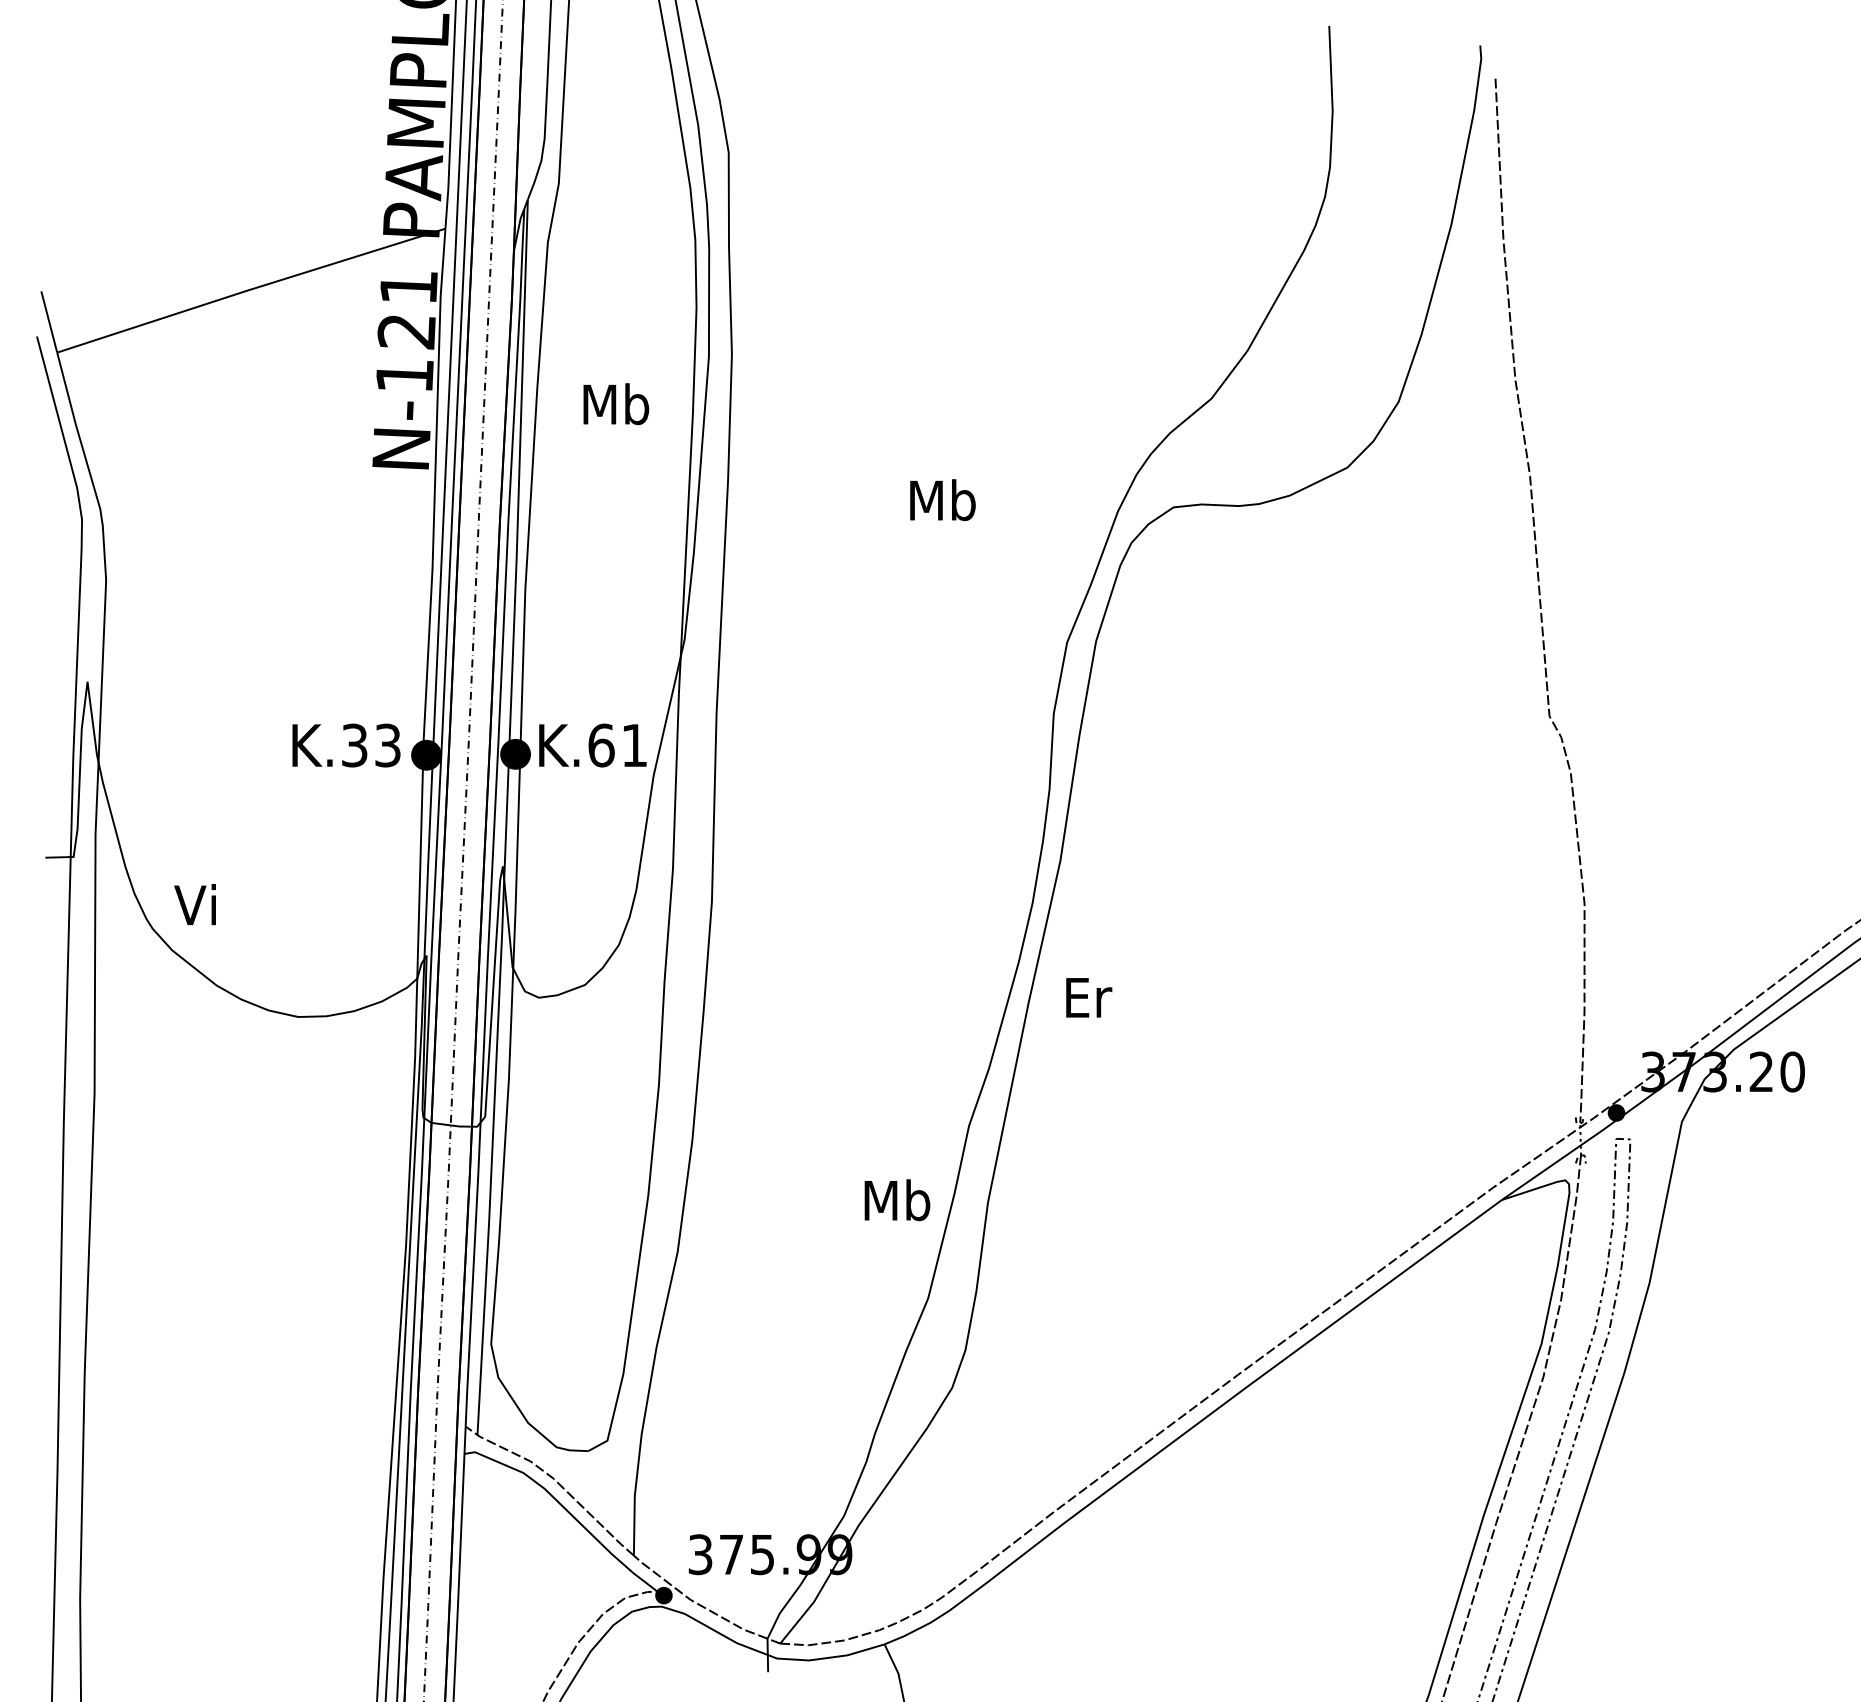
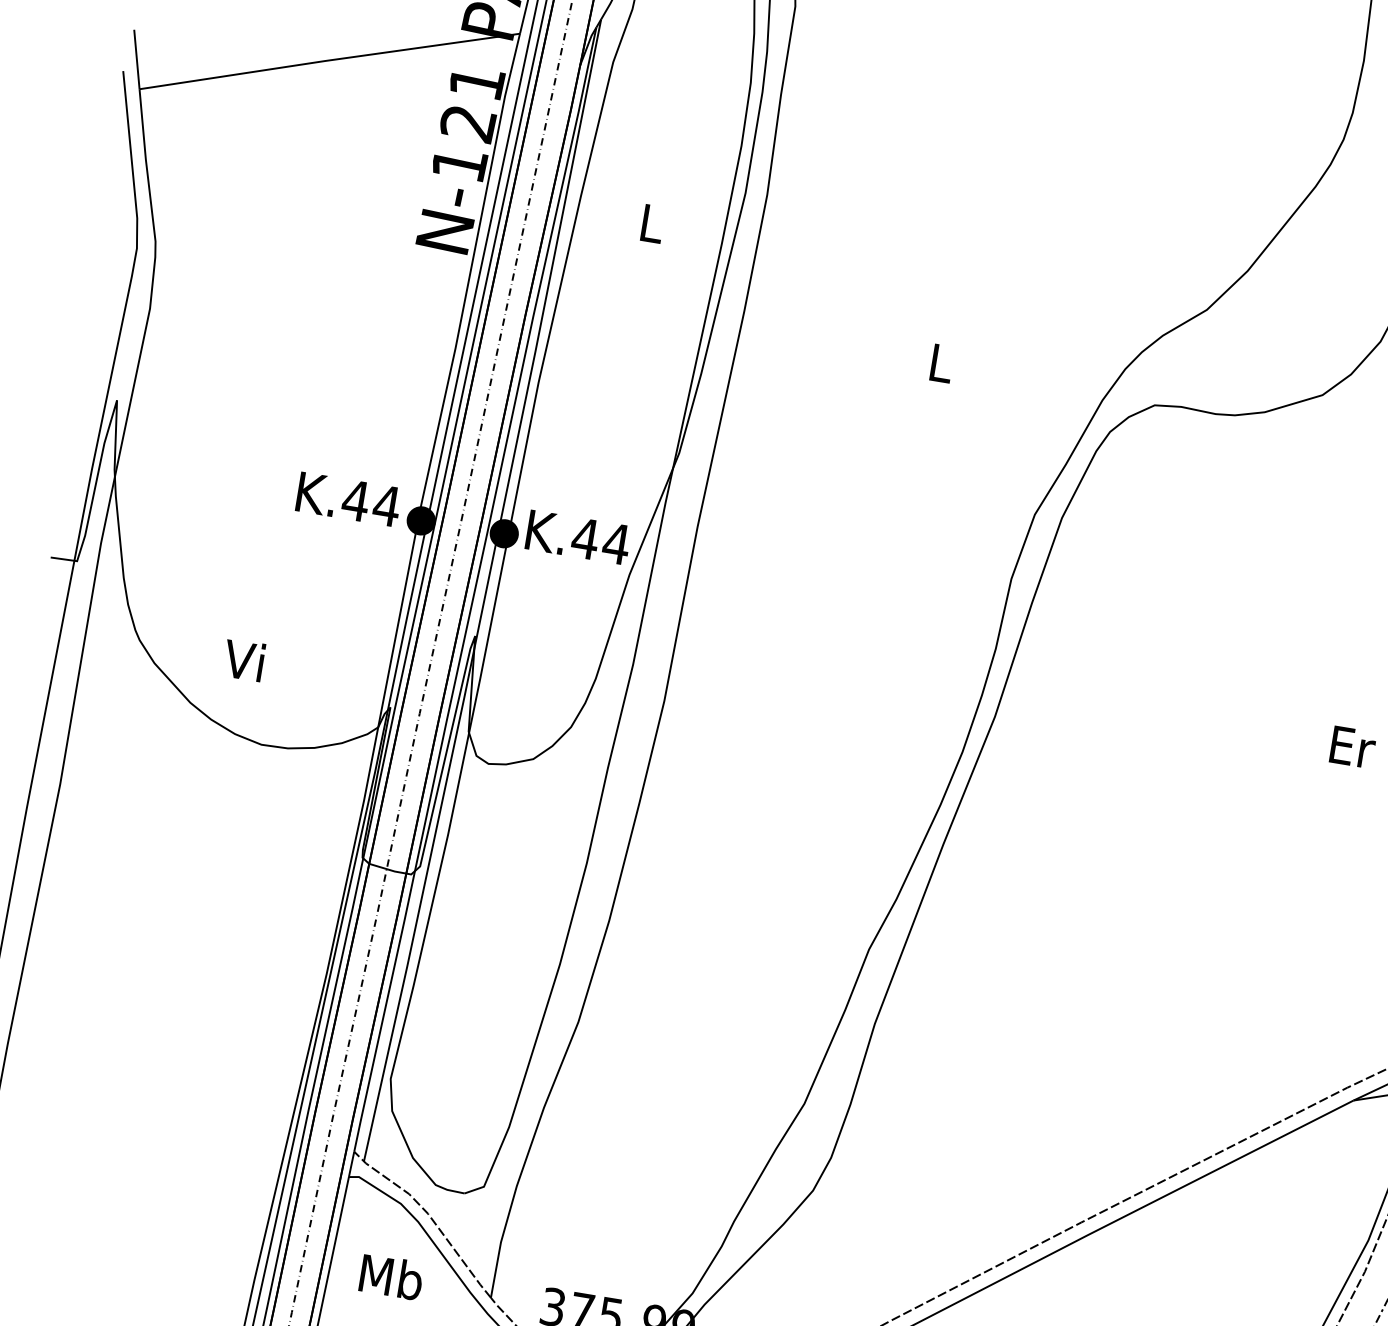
text: (616, 404) -> (652, 223), Mb -> L
text: (942, 500) -> (940, 363), Mb -> L
text: (370, 745) -> (370, 503), K.33 -> K.44
text: (617, 745) -> (600, 541), K.61 -> K.44
text: (194, 904) -> (243, 659), moved
text: (1089, 997) -> (1353, 747), moved
text: (897, 1200) -> (391, 1277), moved

